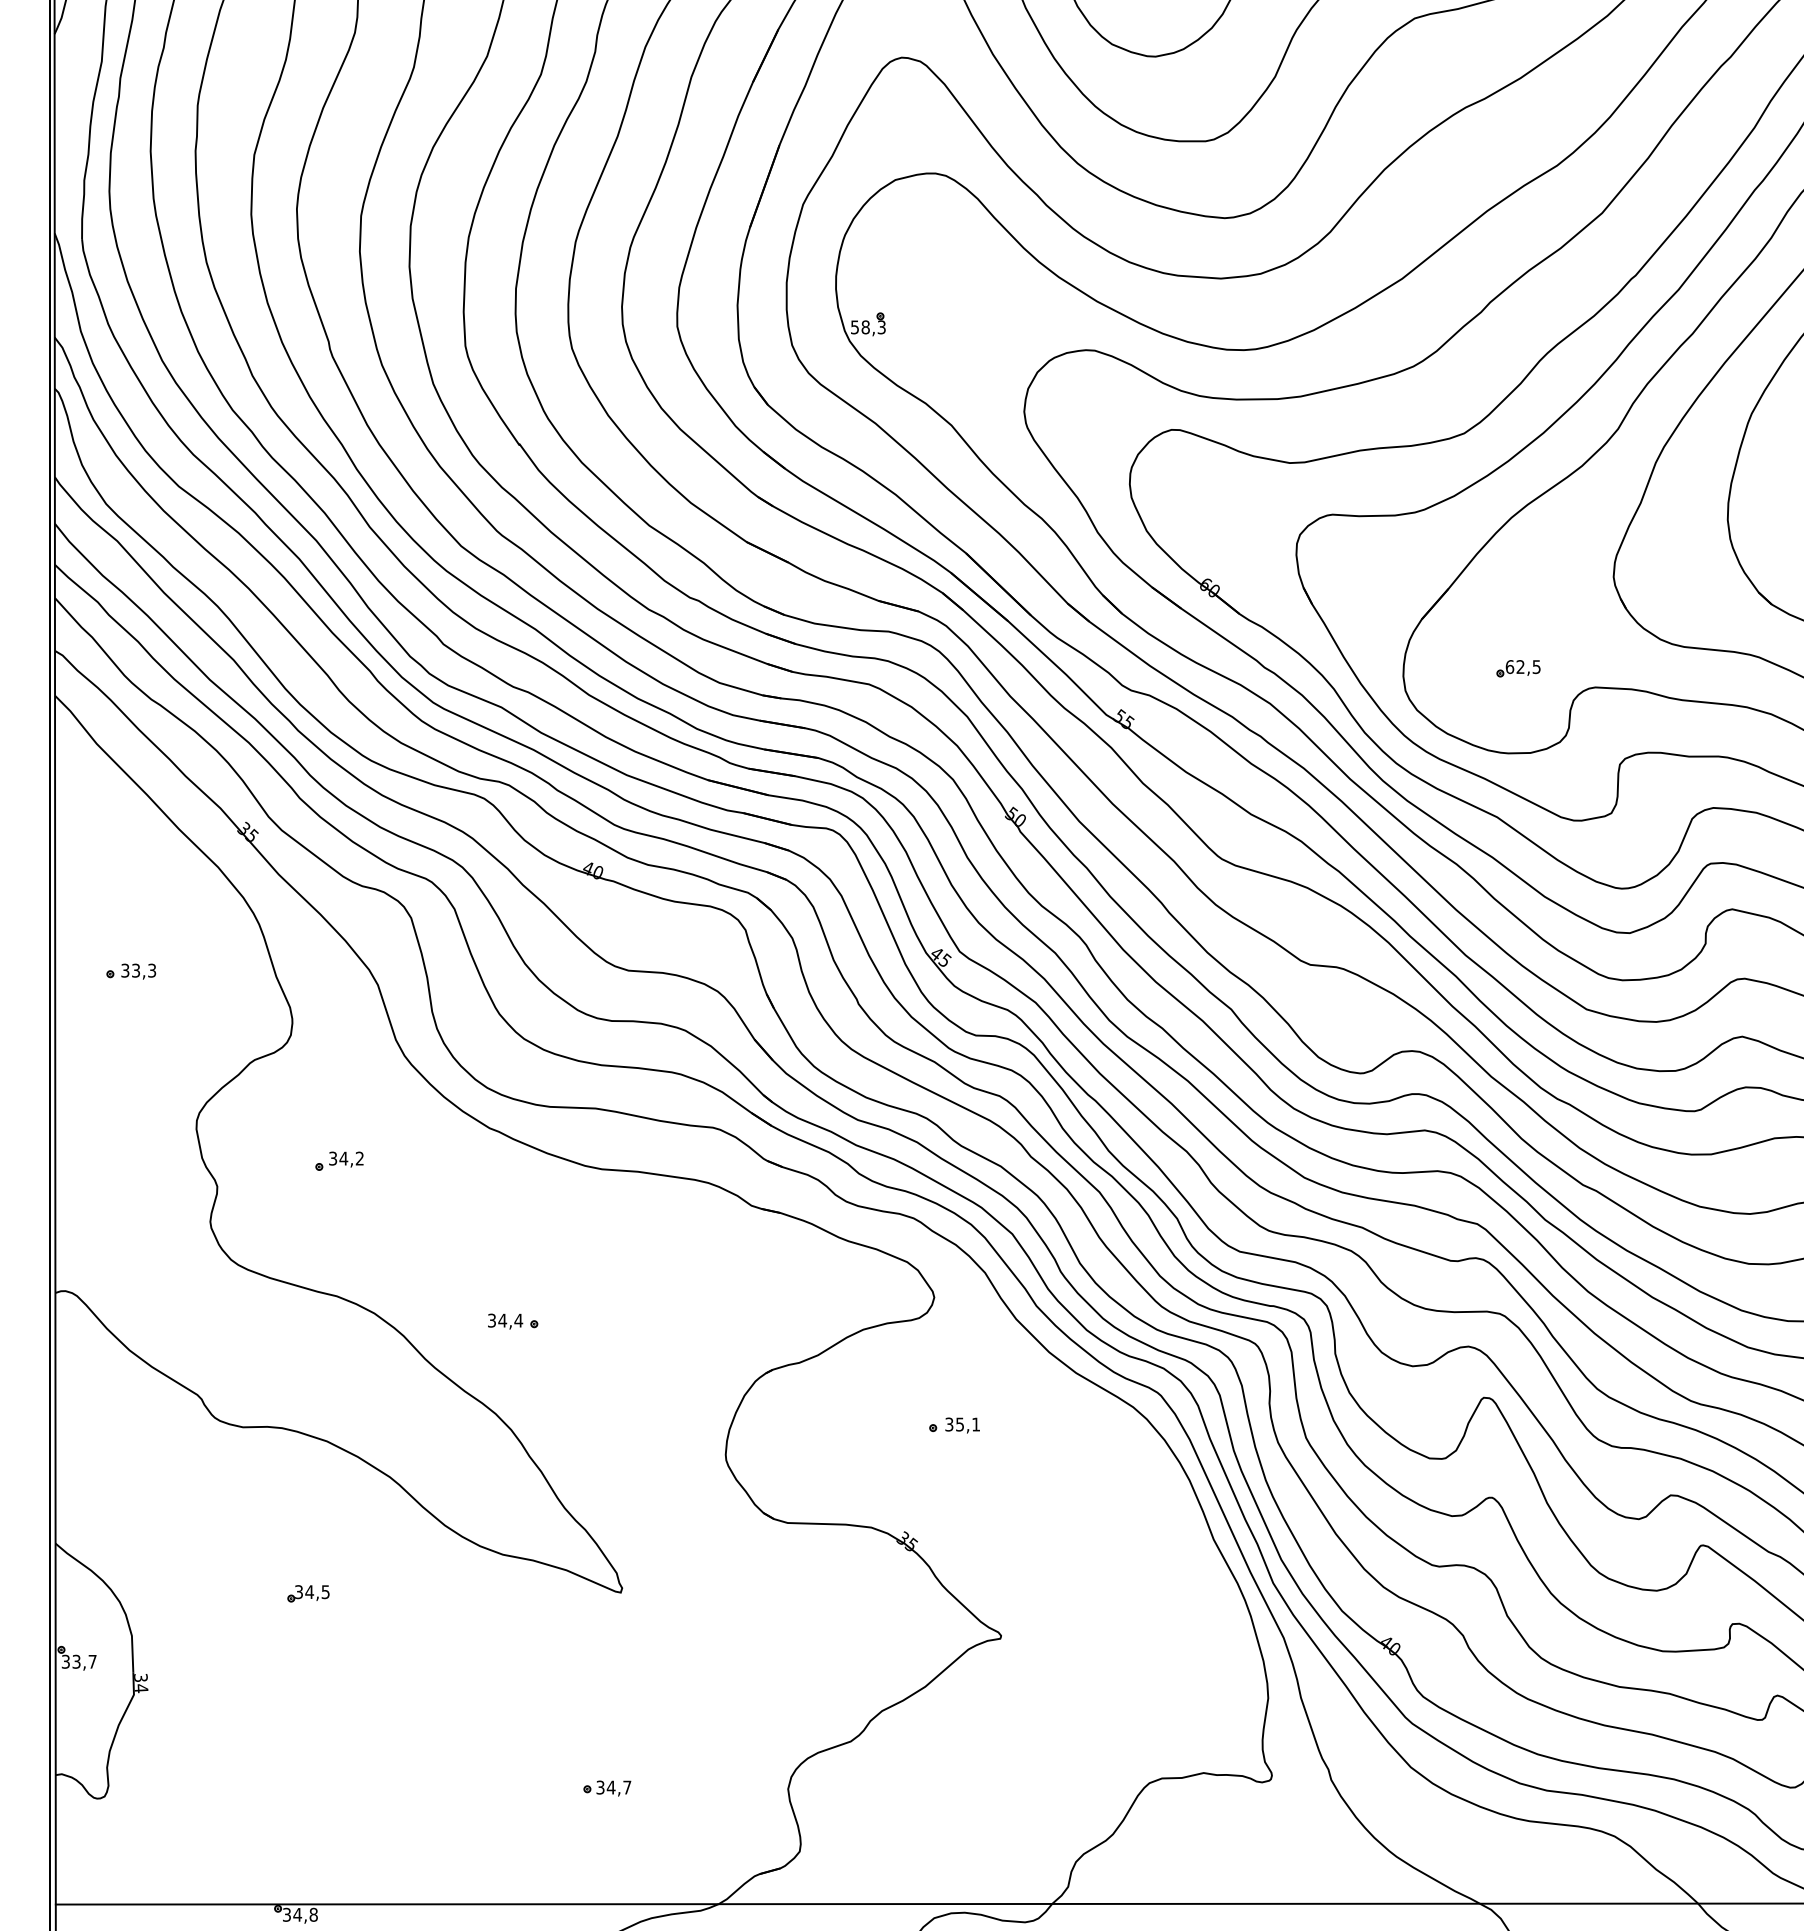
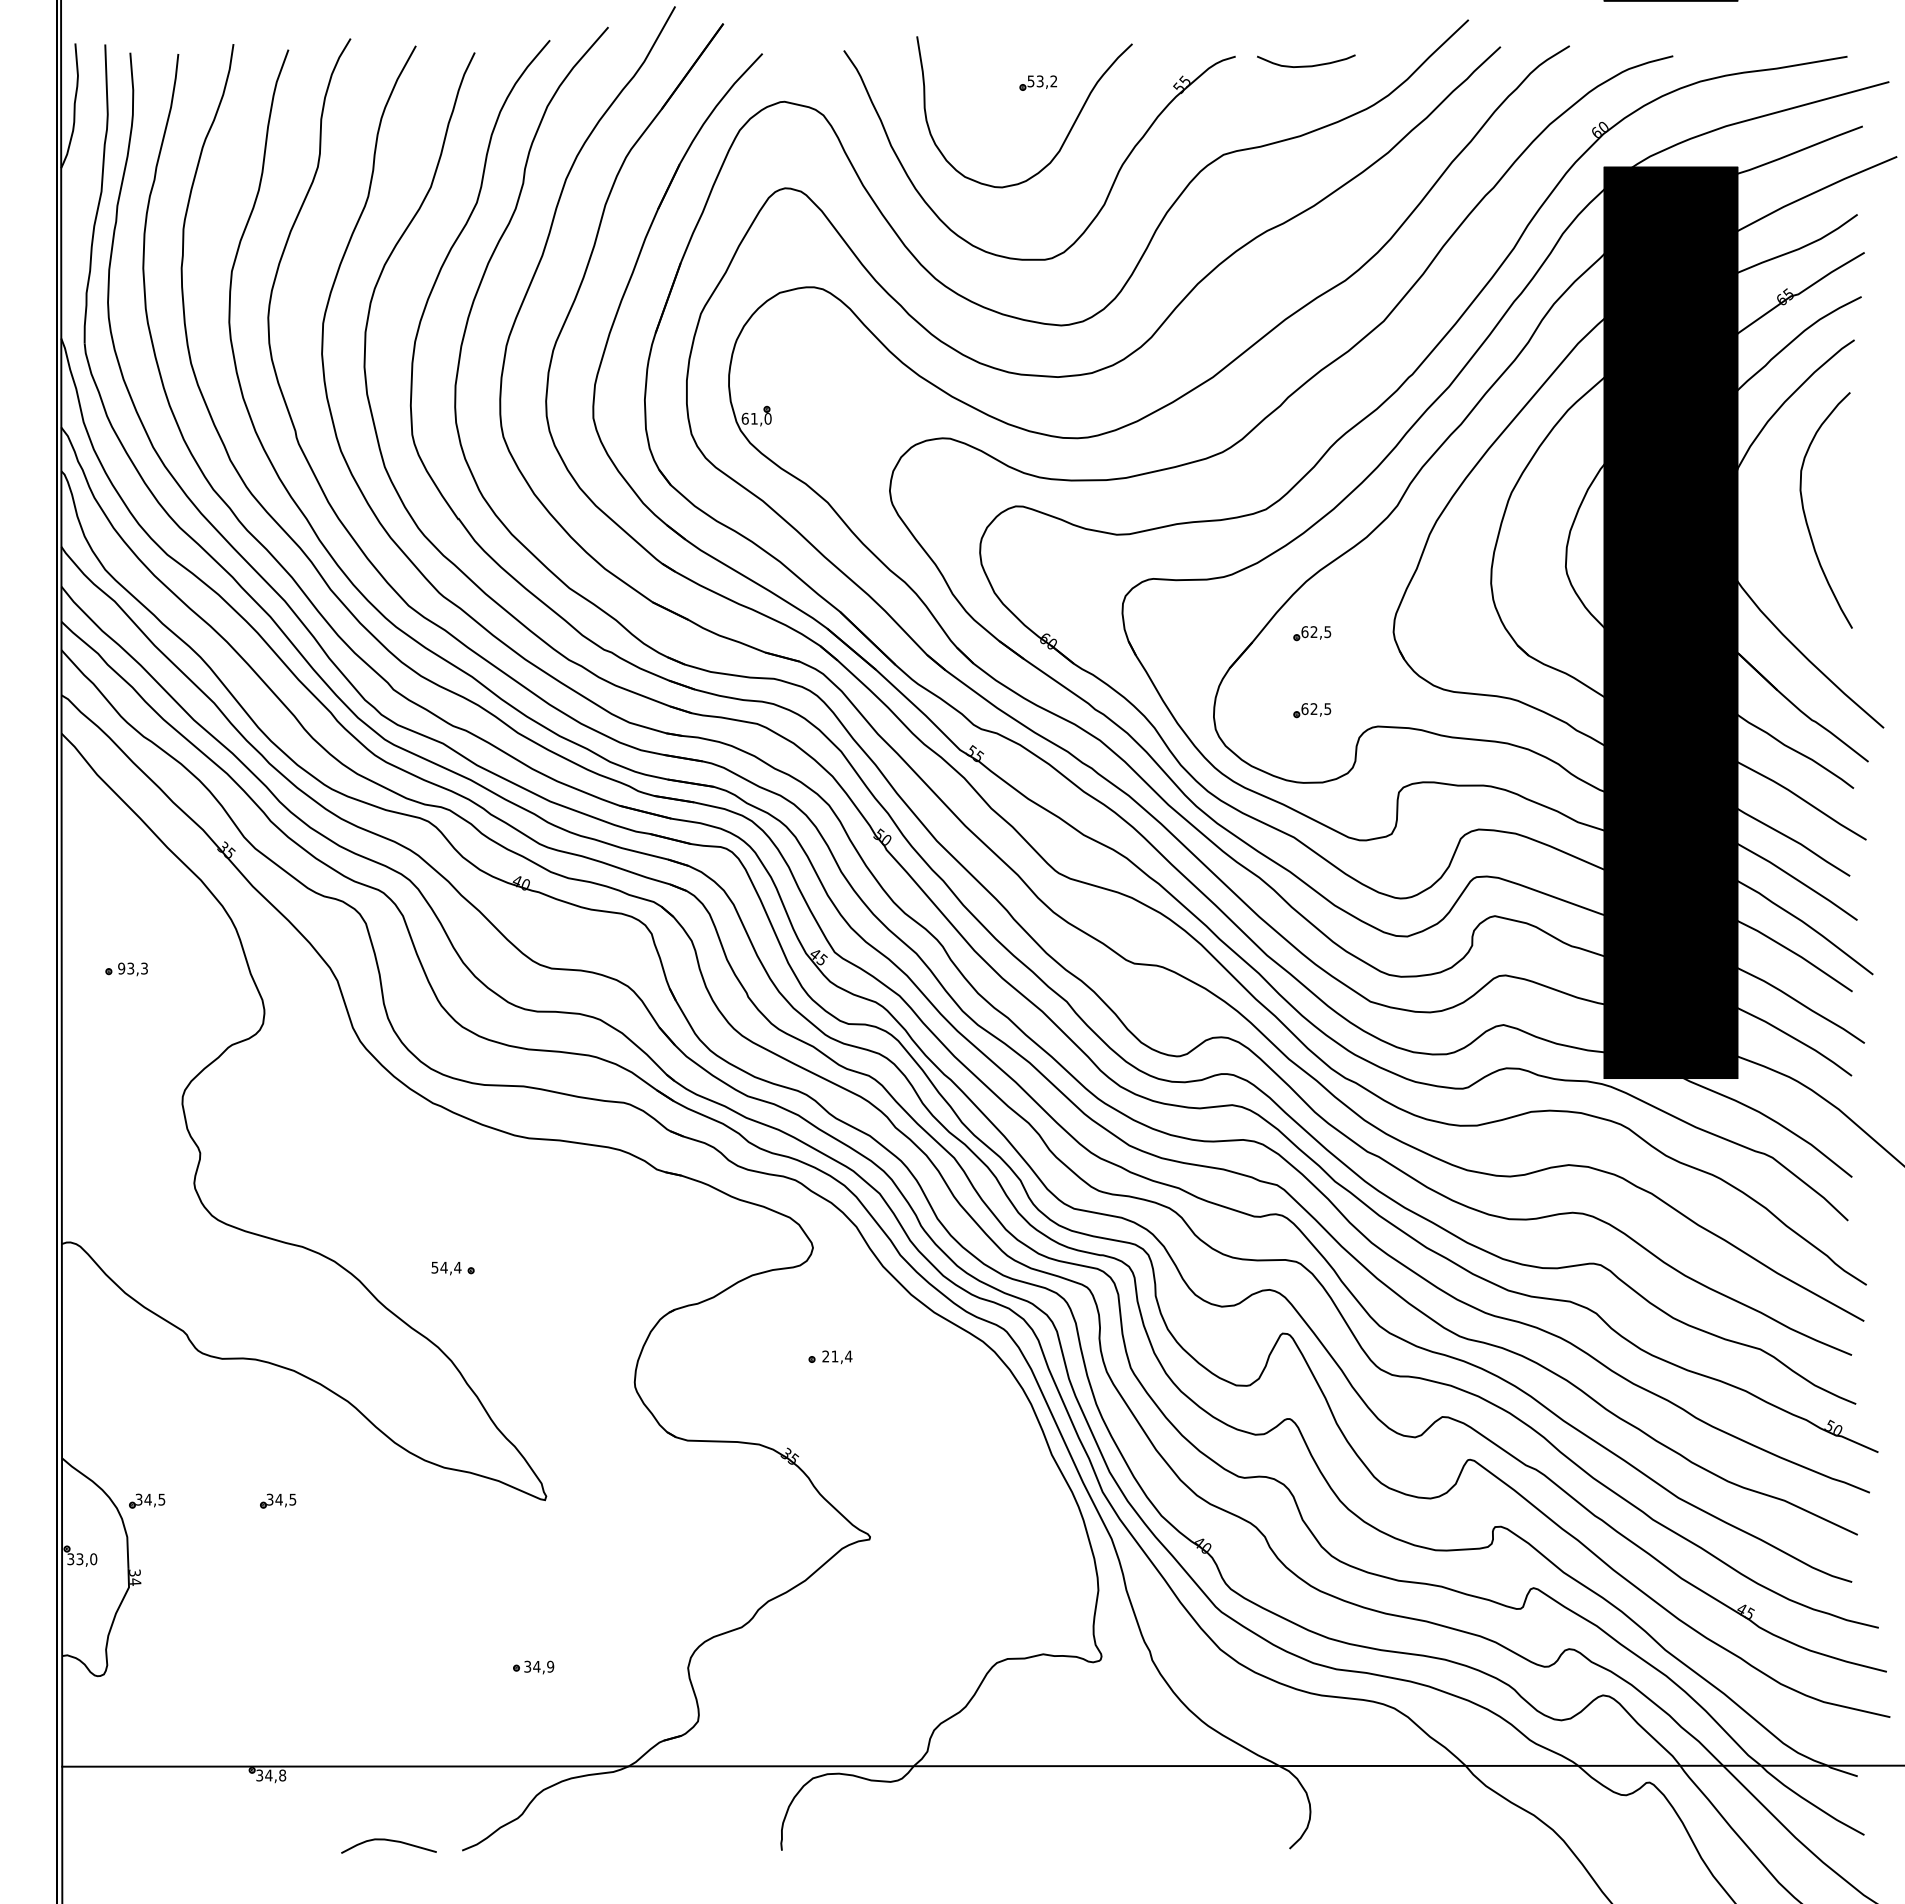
text: (868, 327) -> (756, 418), 58,3 -> 61,0
part: (1518, 578) -> (1312, 633), added
text: (125, 970) -> (121, 968), 33,3 -> 93,3
part: (339, 1161) -> (304, 1131), removed
text: (491, 1319) -> (434, 1266), 34,4 -> 54,4
text: (962, 1424) -> (837, 1356), 35,1 -> 21,4
part: (155, 1593) -> (147, 1500), added
text: (92, 1662) -> (93, 1559), 33,7 -> 33,0
text: (627, 1787) -> (550, 1666), 34,7 -> 34,9

